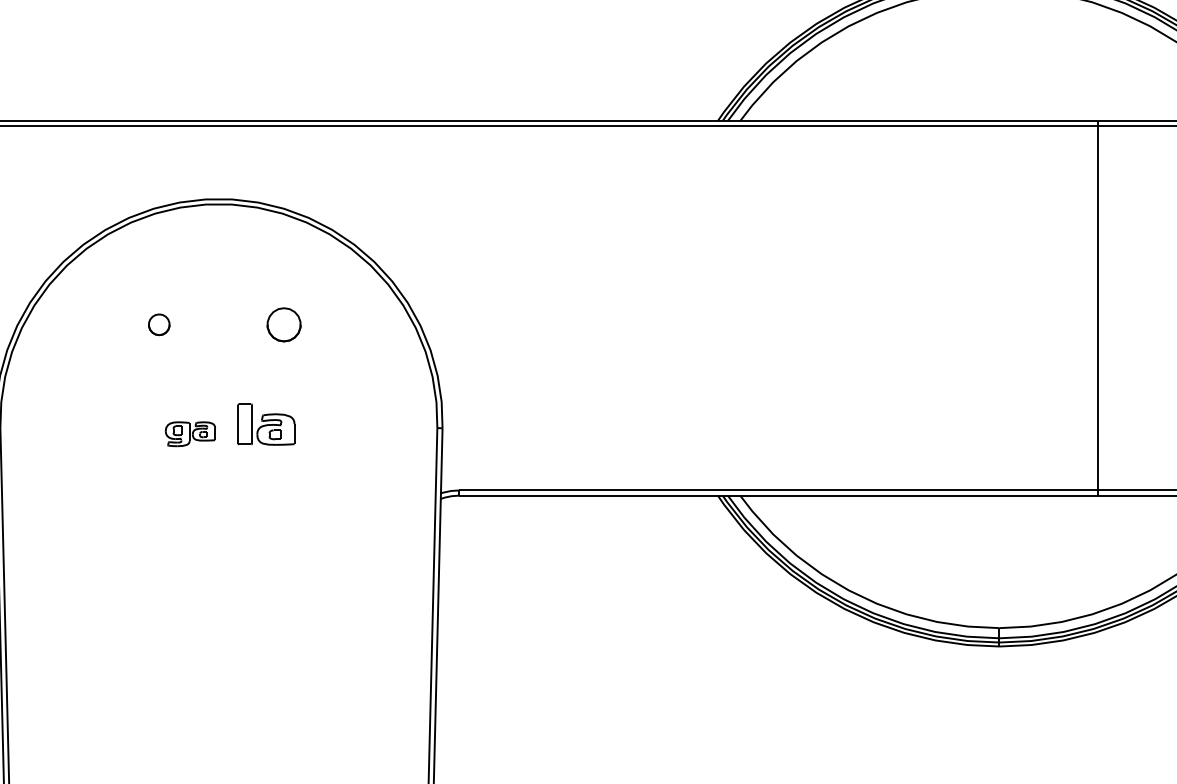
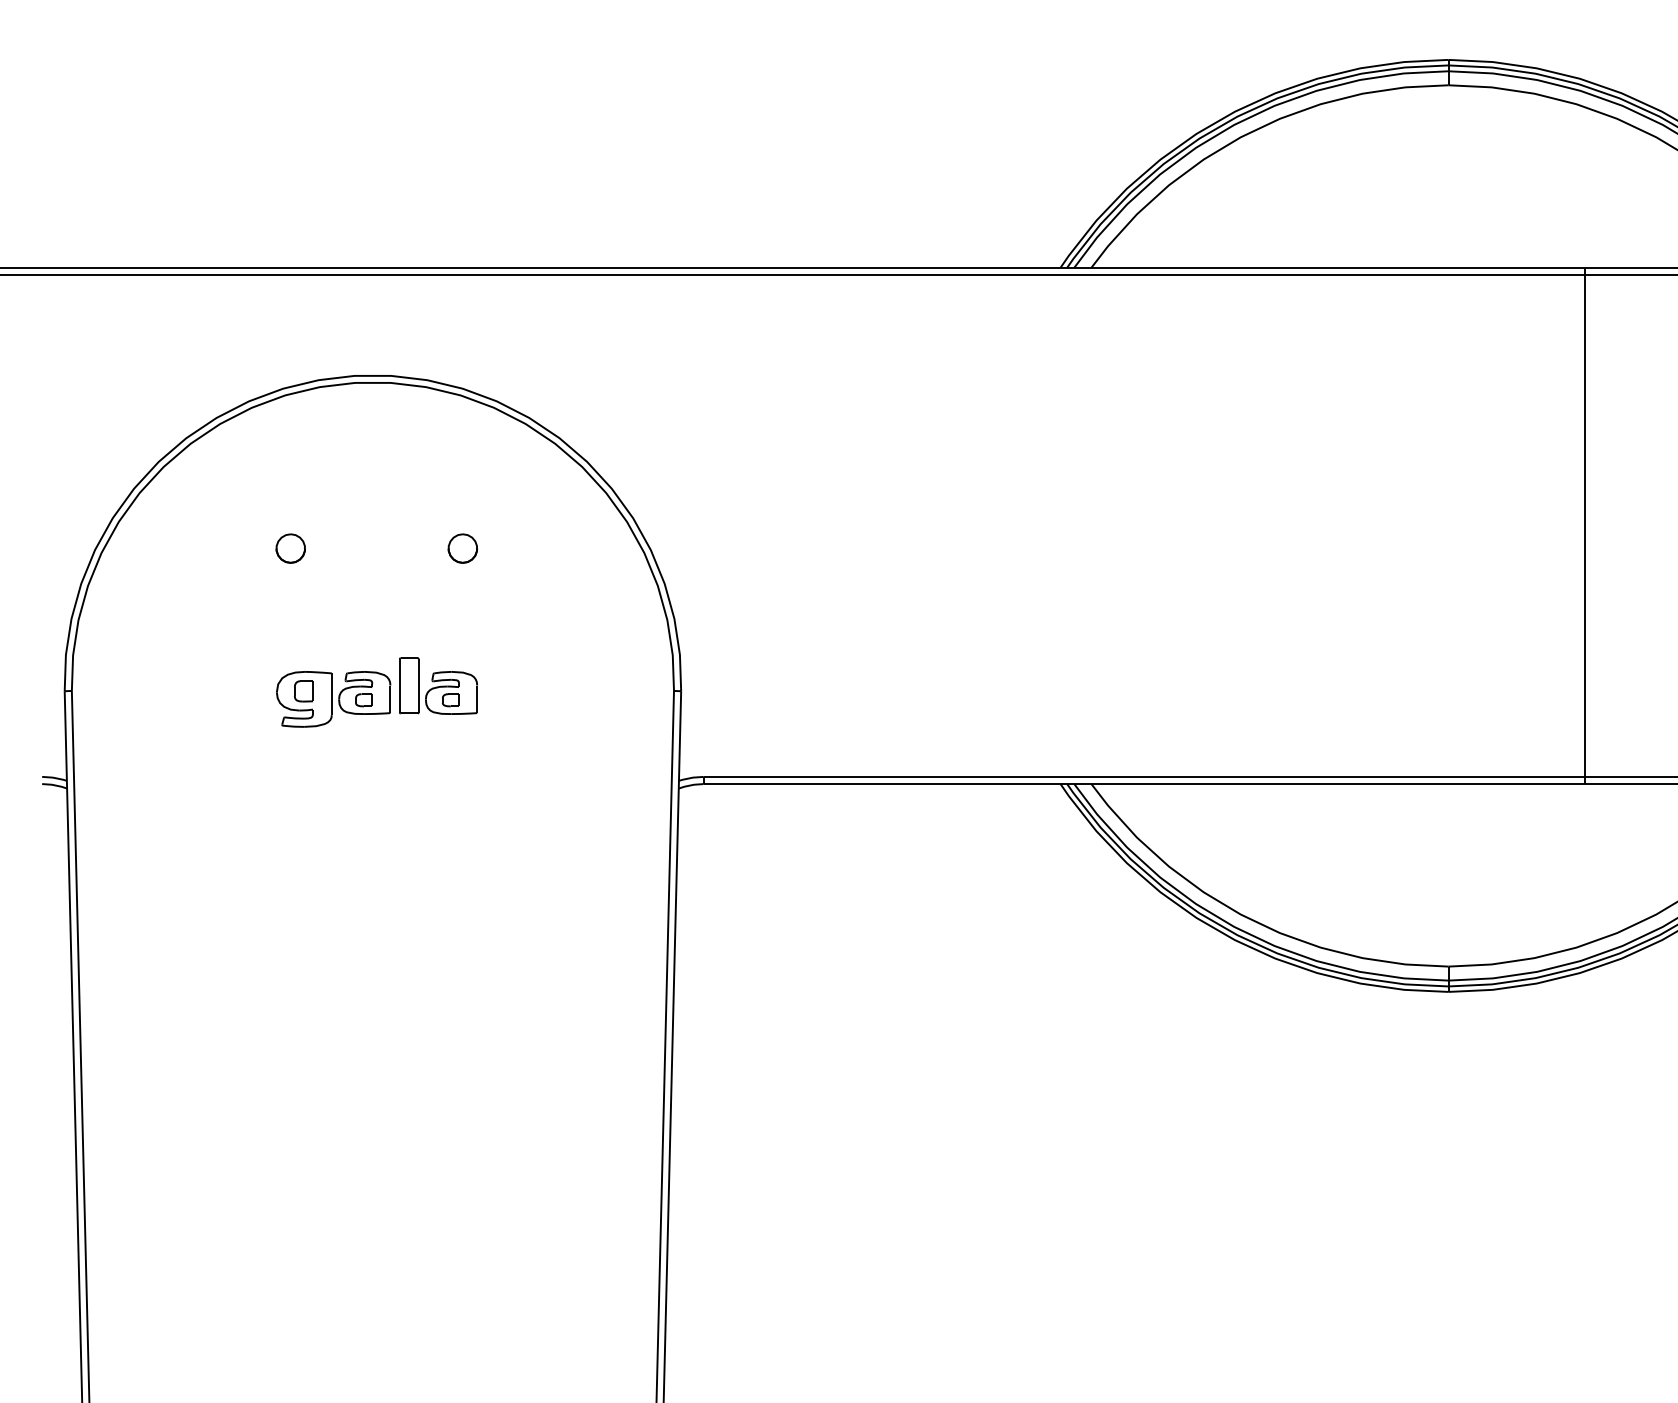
part: (283, 324) -> (462, 548), size x0.62
part: (190, 434) -> (333, 699), size x1.67

